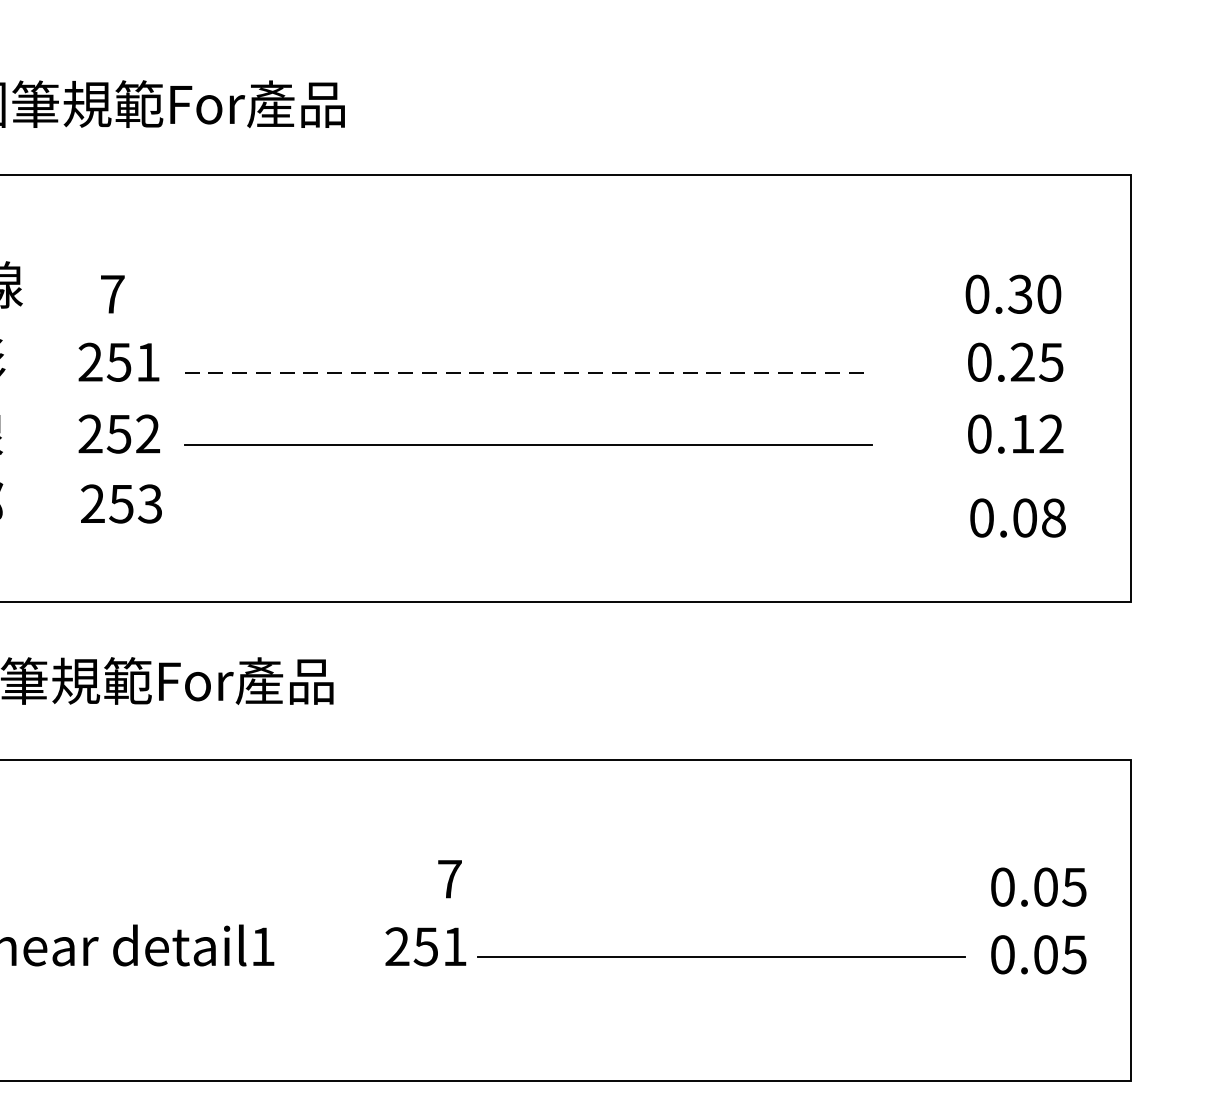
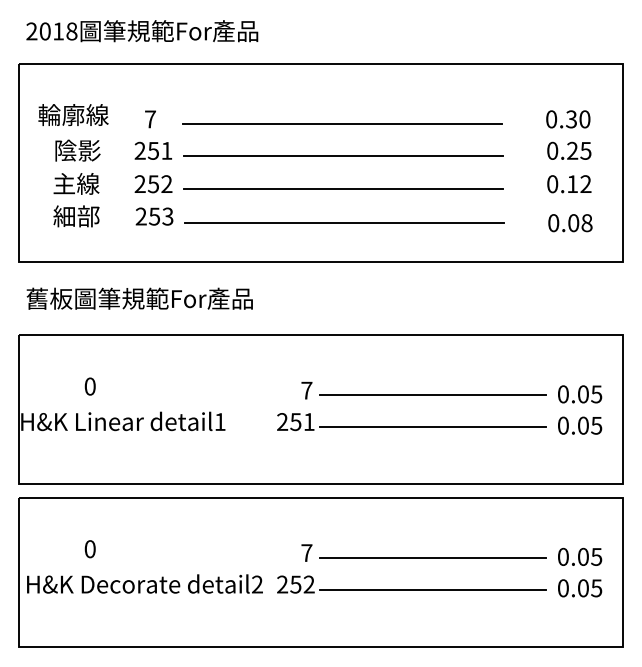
line: (524, 305) -> (341, 124), added
line: (528, 372) -> (343, 155), dashed -> solid
line: (528, 516) -> (343, 222), added
line: (720, 889) -> (432, 395), added

